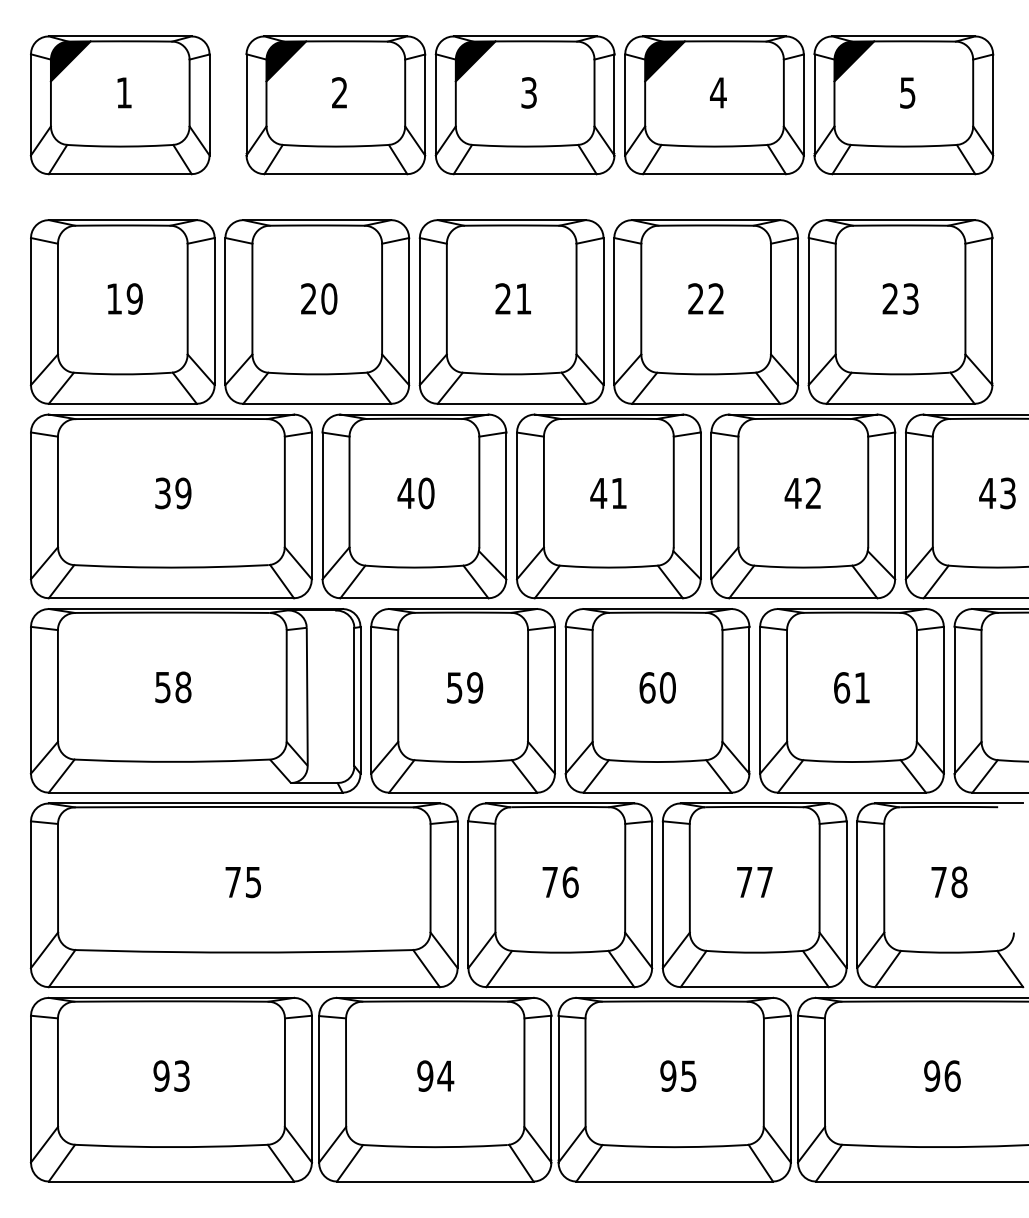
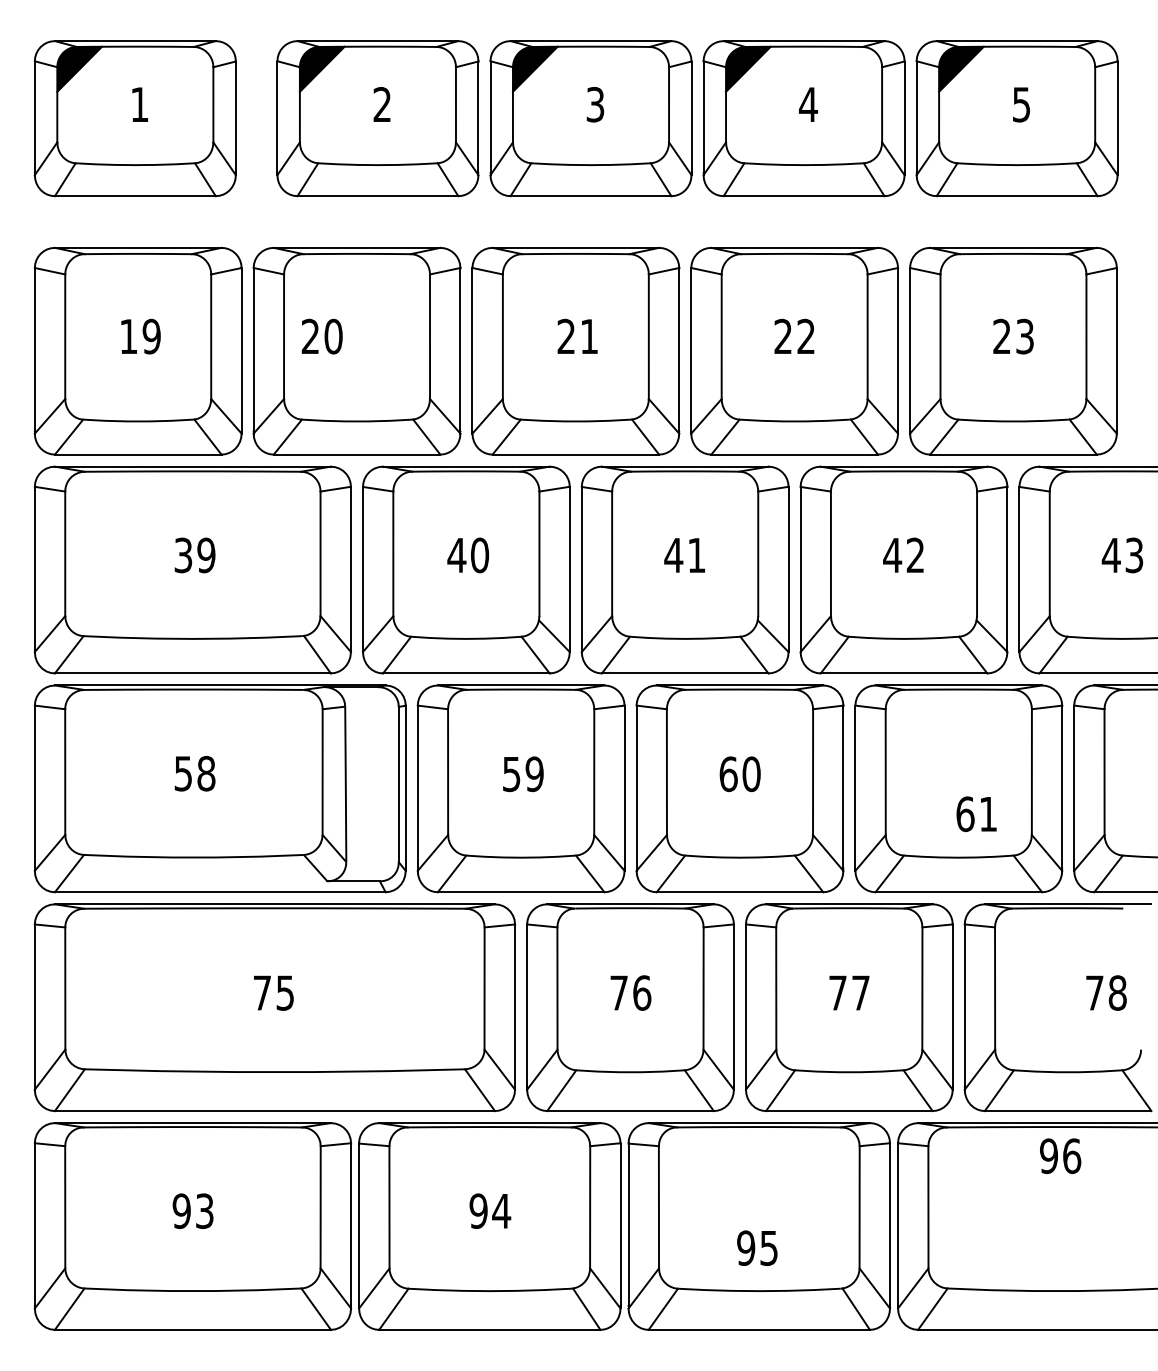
text: (318, 298) -> (321, 336), moved
text: (851, 688) -> (976, 814), moved
text: (949, 881) -> (1106, 992), moved
text: (678, 1075) -> (757, 1247), moved
text: (942, 1075) -> (1060, 1155), moved

